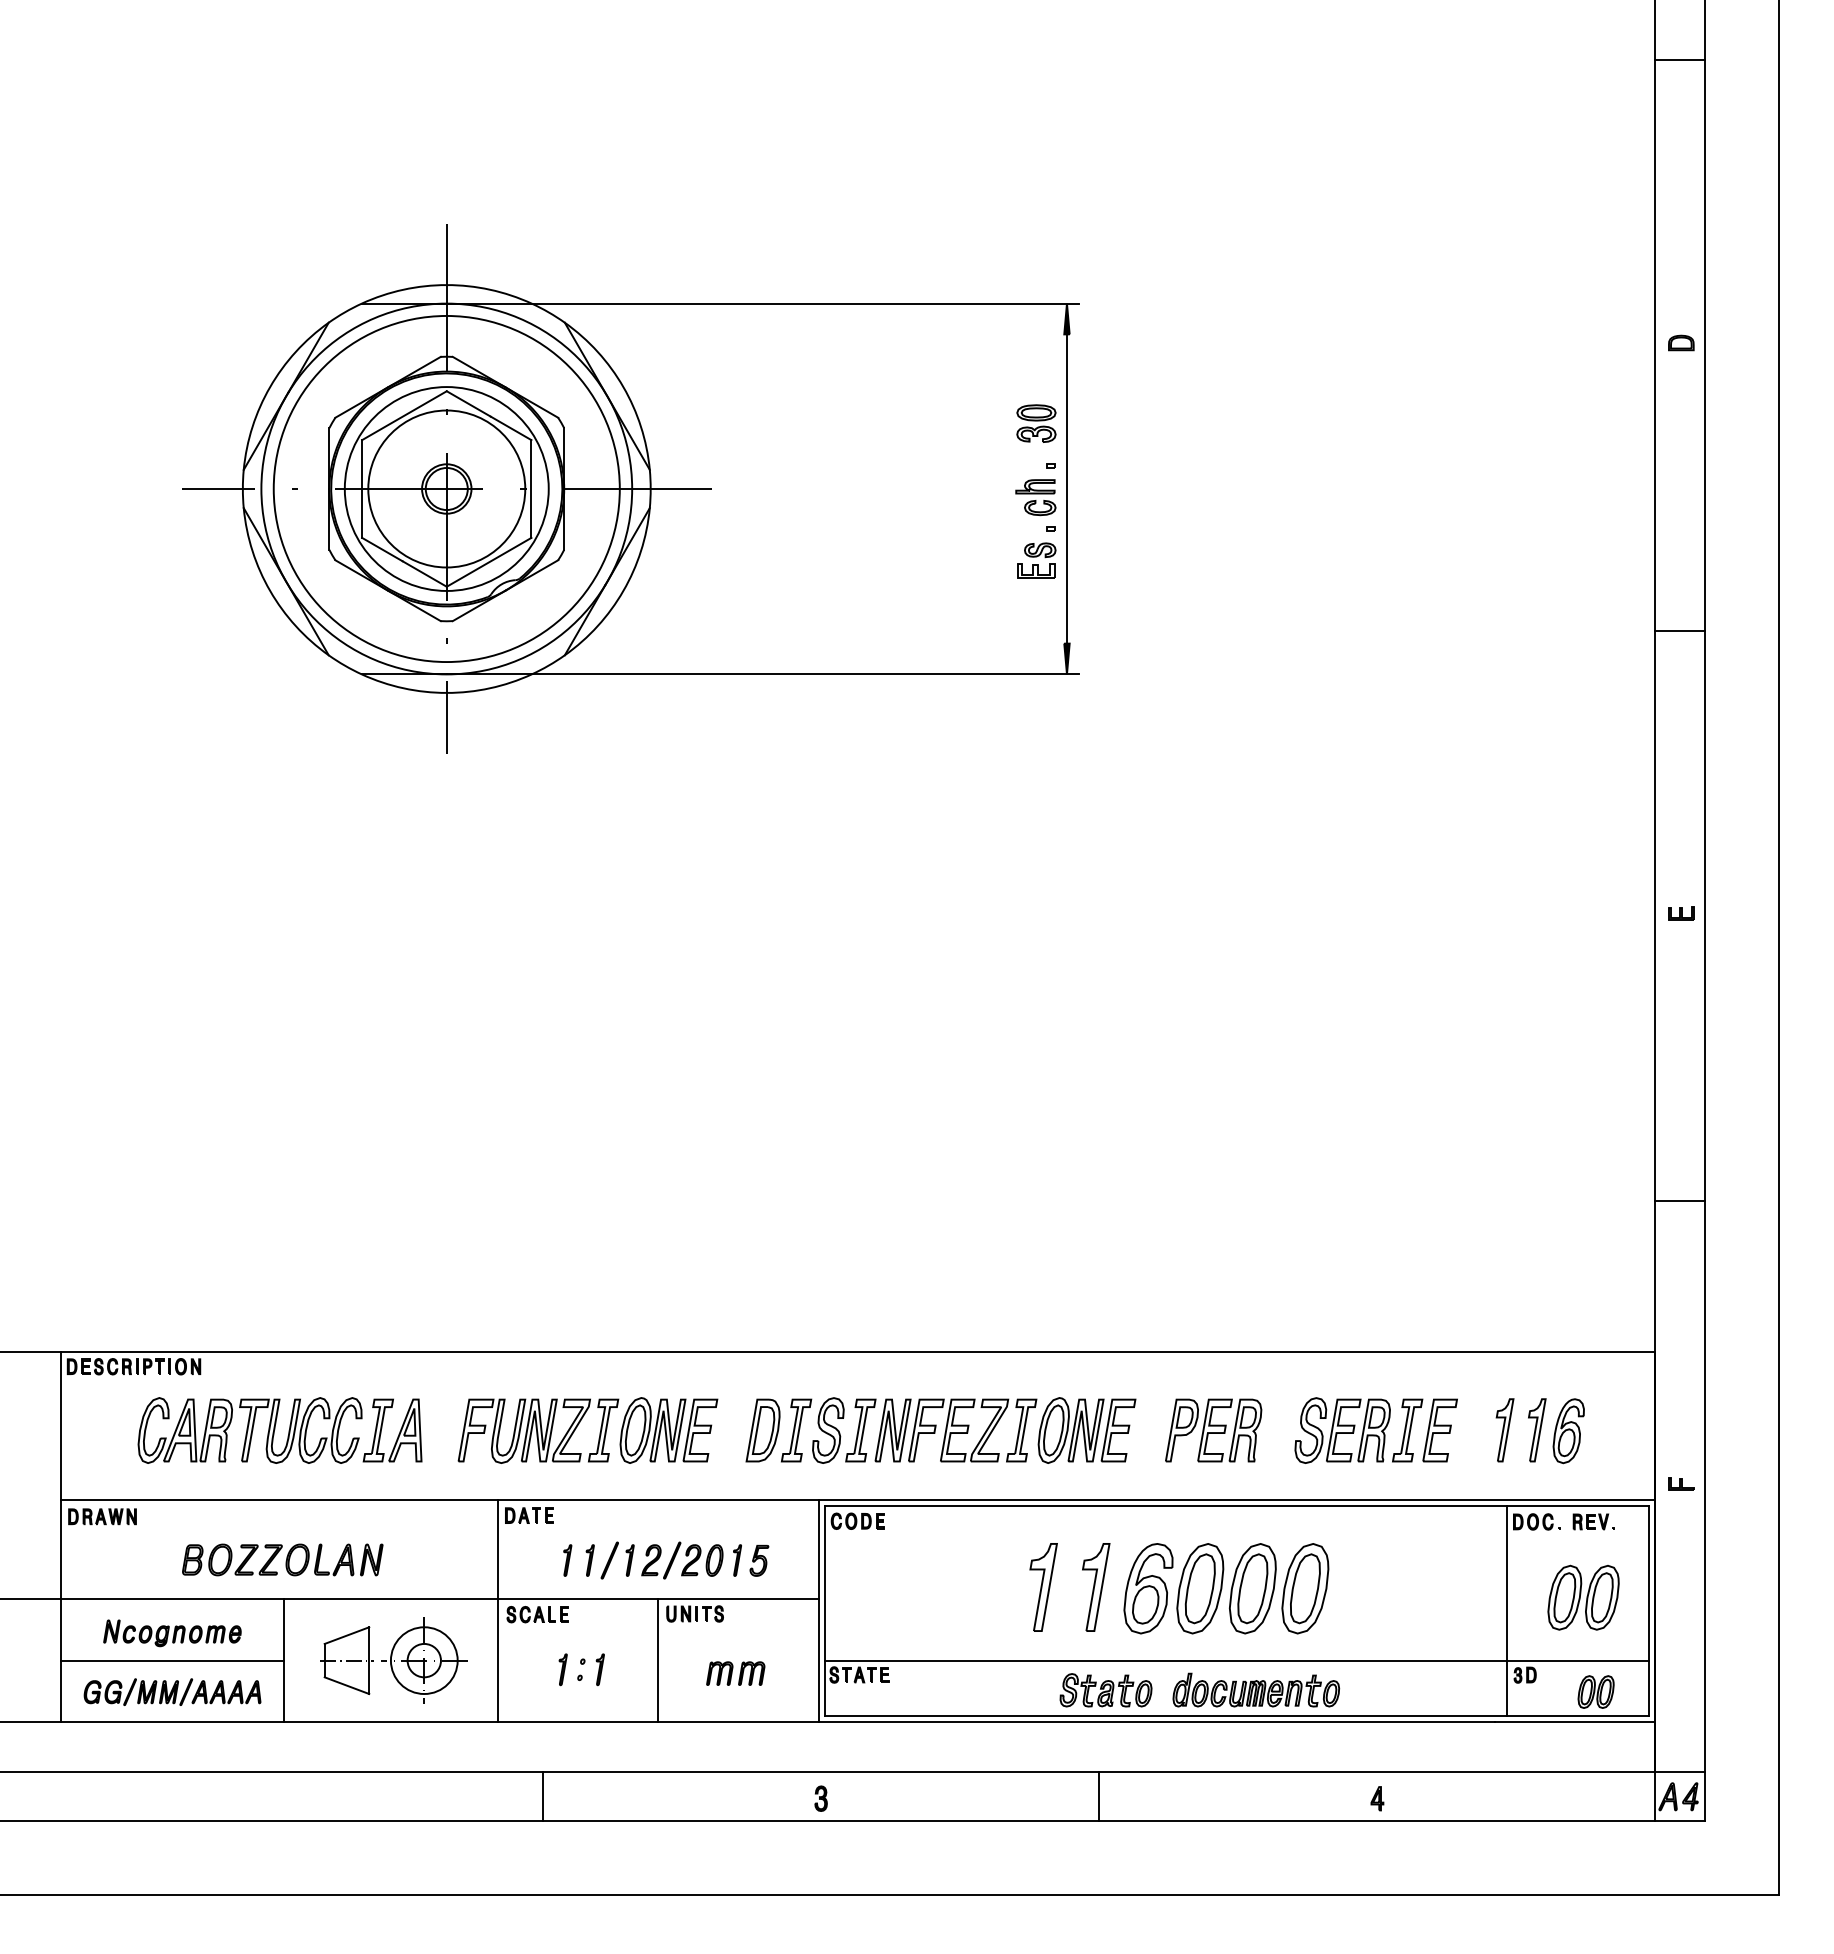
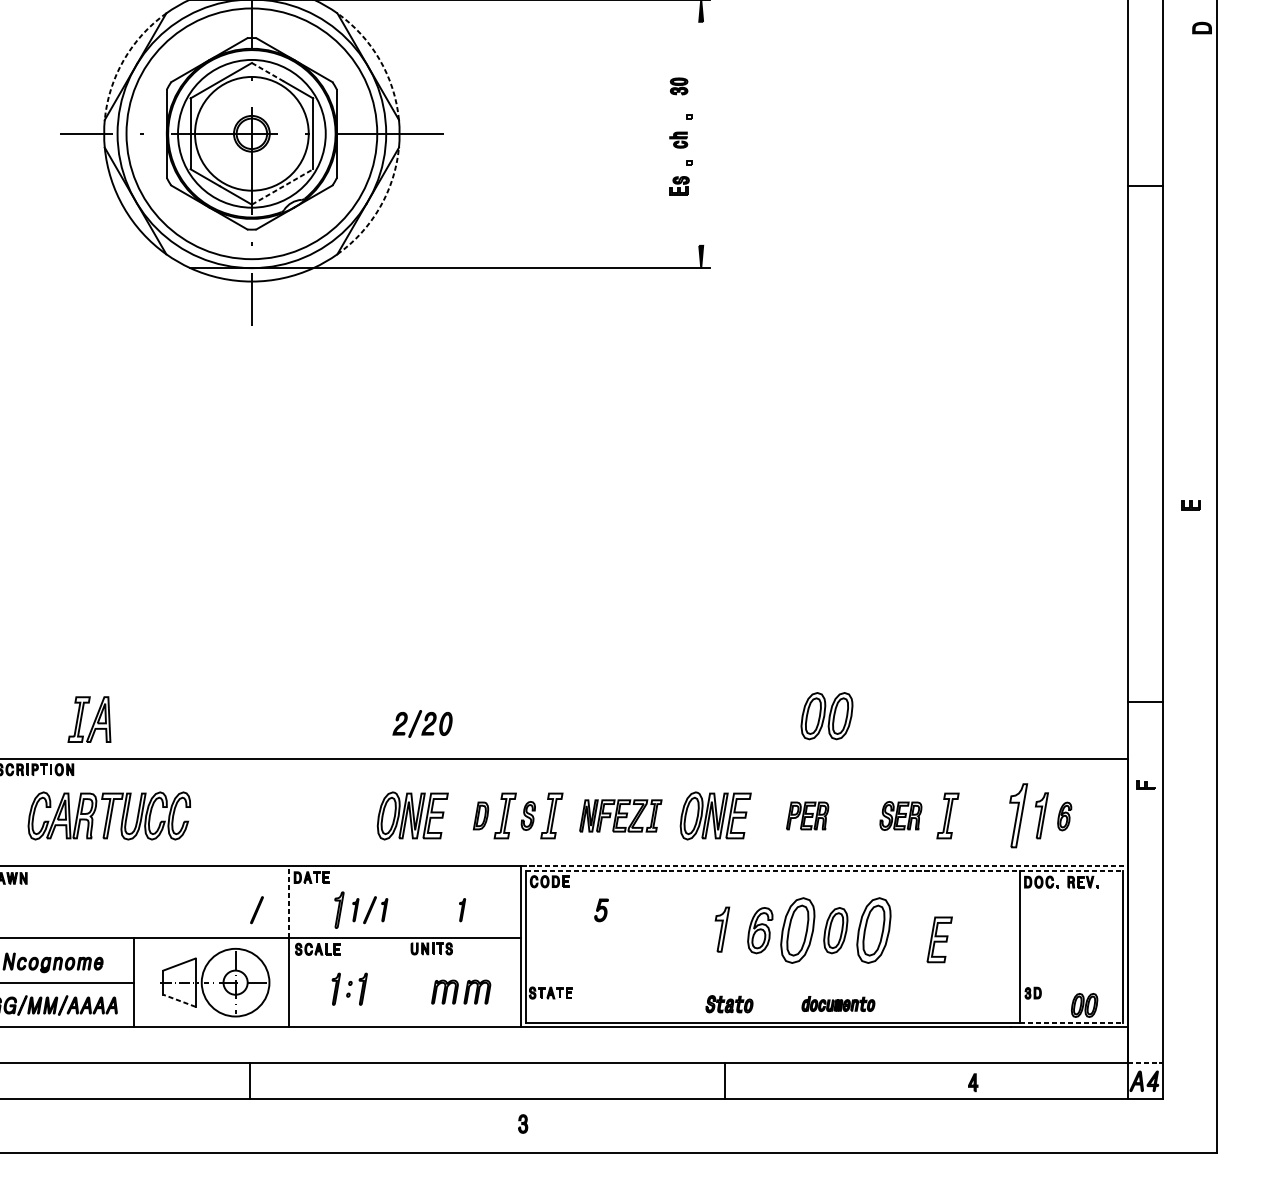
part: (1681, 342) -> (1202, 27), moved
arc: (270, 387) -> (124, 60), solid -> dashed
arc: (623, 387) -> (379, 60), solid -> dashed
line: (468, 403) -> (267, 71), solid -> dashed
part: (1036, 423) -> (679, 86), size x0.6
line: (1066, 488) -> (700, 133), removed
part: (1035, 497) -> (678, 139), size x0.6
part: (1036, 560) -> (679, 185), size x0.7
line: (489, 562) -> (282, 187), solid -> dashed
arc: (623, 590) -> (379, 207), solid -> dashed
line: (1679, 630) -> (1144, 186), moved
part: (1681, 913) -> (1191, 505), moved
line: (1679, 1201) -> (1144, 702), moved
part: (538, 1430) -> (318, 815), removed
part: (762, 1430) -> (480, 815), size x0.6
part: (828, 1430) -> (528, 815), size x0.6
part: (955, 1430) -> (620, 815), size x0.7
part: (1213, 1430) -> (807, 815), size x0.6
part: (1342, 1430) -> (900, 815), size x0.6
part: (1439, 1430) -> (939, 939), moved
part: (1504, 1430) -> (1018, 815), size x1.4
part: (399, 1431) -> (94, 720), moved
part: (1568, 1431) -> (1064, 816), size x0.6
part: (1681, 1483) -> (1146, 784), moved
line: (1237, 1499) -> (824, 865), solid -> dashed
line: (1237, 1506) -> (824, 871), solid -> dashed
line: (497, 1548) -> (288, 901), solid -> dashed
part: (282, 1559) -> (132, 909), removed
line: (453, 1560) -> (256, 910), added
part: (567, 1560) -> (339, 910), size x1.6
part: (682, 1560) -> (422, 723), moved
part: (759, 1560) -> (601, 910), moved
part: (1043, 1587) -> (684, 929), removed
part: (1096, 1587) -> (722, 929), size x0.7
part: (1148, 1588) -> (760, 930), size x0.7
part: (1252, 1588) -> (835, 930), size x0.7
part: (1583, 1597) -> (826, 715), moved
circle: (423, 1660) -> (235, 982), size x1.4
line: (658, 1660) -> (405, 982), removed
line: (1237, 1660) -> (824, 982), removed
part: (562, 1669) -> (335, 989), size x1.4
part: (599, 1669) -> (362, 989), size x1.4
part: (735, 1673) -> (461, 991), size x1.4
line: (346, 1685) -> (179, 1000), solid -> dashed
part: (1256, 1689) -> (838, 1003), size x0.6
part: (1105, 1690) -> (729, 1004), size x0.7
line: (1578, 1716) -> (1071, 1023), solid -> dashed
line: (1680, 1771) -> (1145, 1062), solid -> dashed
line: (543, 1796) -> (250, 1081), moved
part: (820, 1798) -> (522, 1123), moved
part: (1377, 1798) -> (973, 1082), moved

